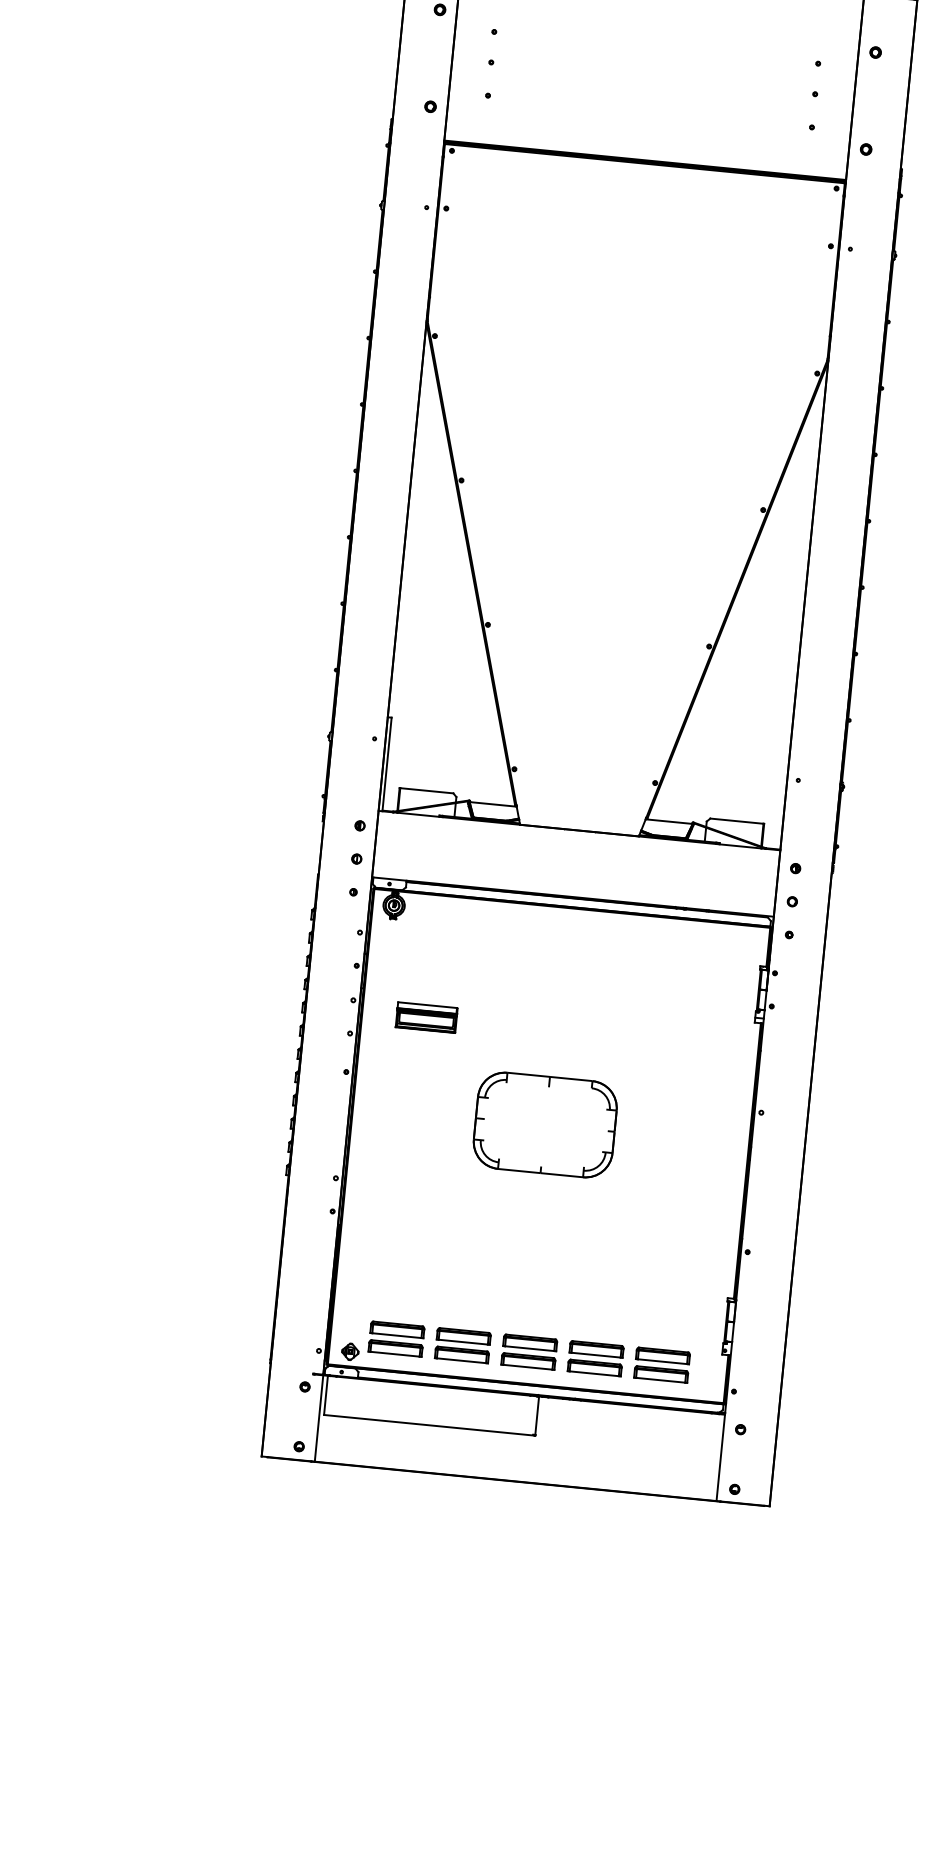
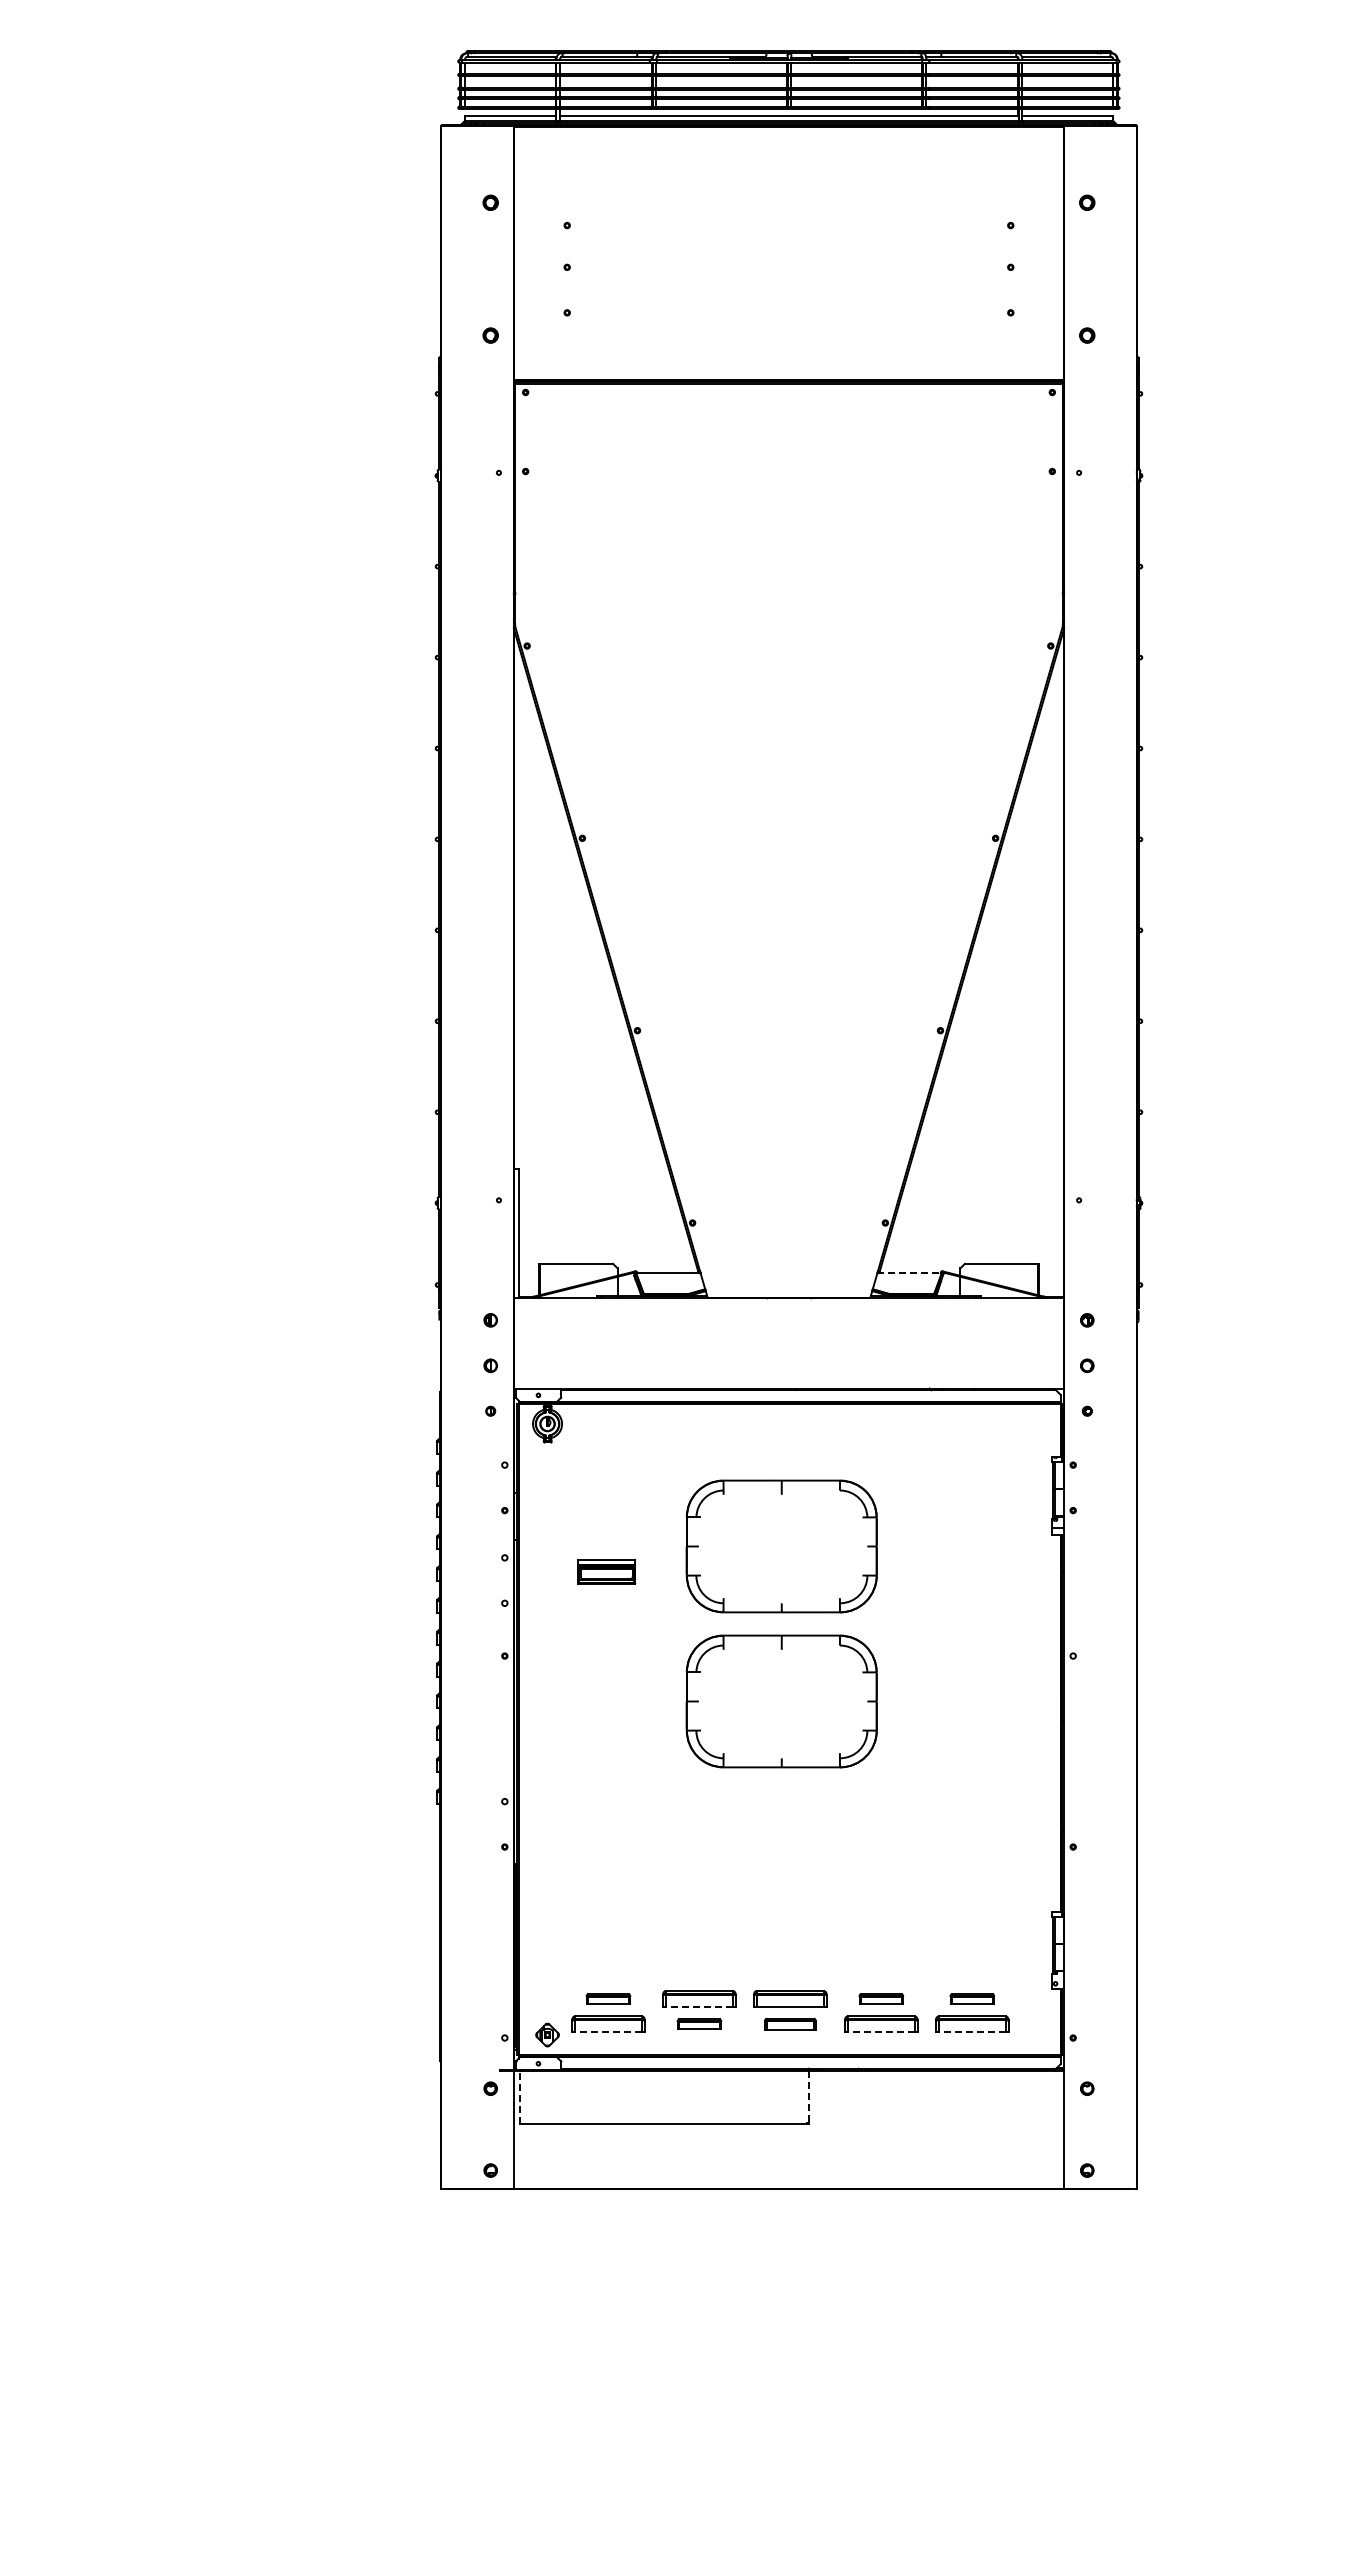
line: (669, 821) -> (910, 1273), solid -> dashed
part: (556, 1011) -> (781, 1546), added
part: (426, 1017) -> (606, 1571), size x0.7
part: (397, 1329) -> (608, 1998), size x0.6
line: (463, 1341) -> (699, 2006), solid -> dashed
part: (596, 1349) -> (881, 1998), size x0.6
line: (395, 1354) -> (608, 2032), solid -> dashed
part: (462, 1354) -> (699, 2023), size x0.6
part: (663, 1355) -> (972, 1998), size x0.6
part: (528, 1360) -> (790, 2023), size x0.7
line: (594, 1373) -> (881, 2032), solid -> dashed
line: (660, 1380) -> (972, 2032), solid -> dashed
line: (326, 1395) -> (520, 2097), solid -> dashed
line: (537, 1416) -> (809, 2097), solid -> dashed

